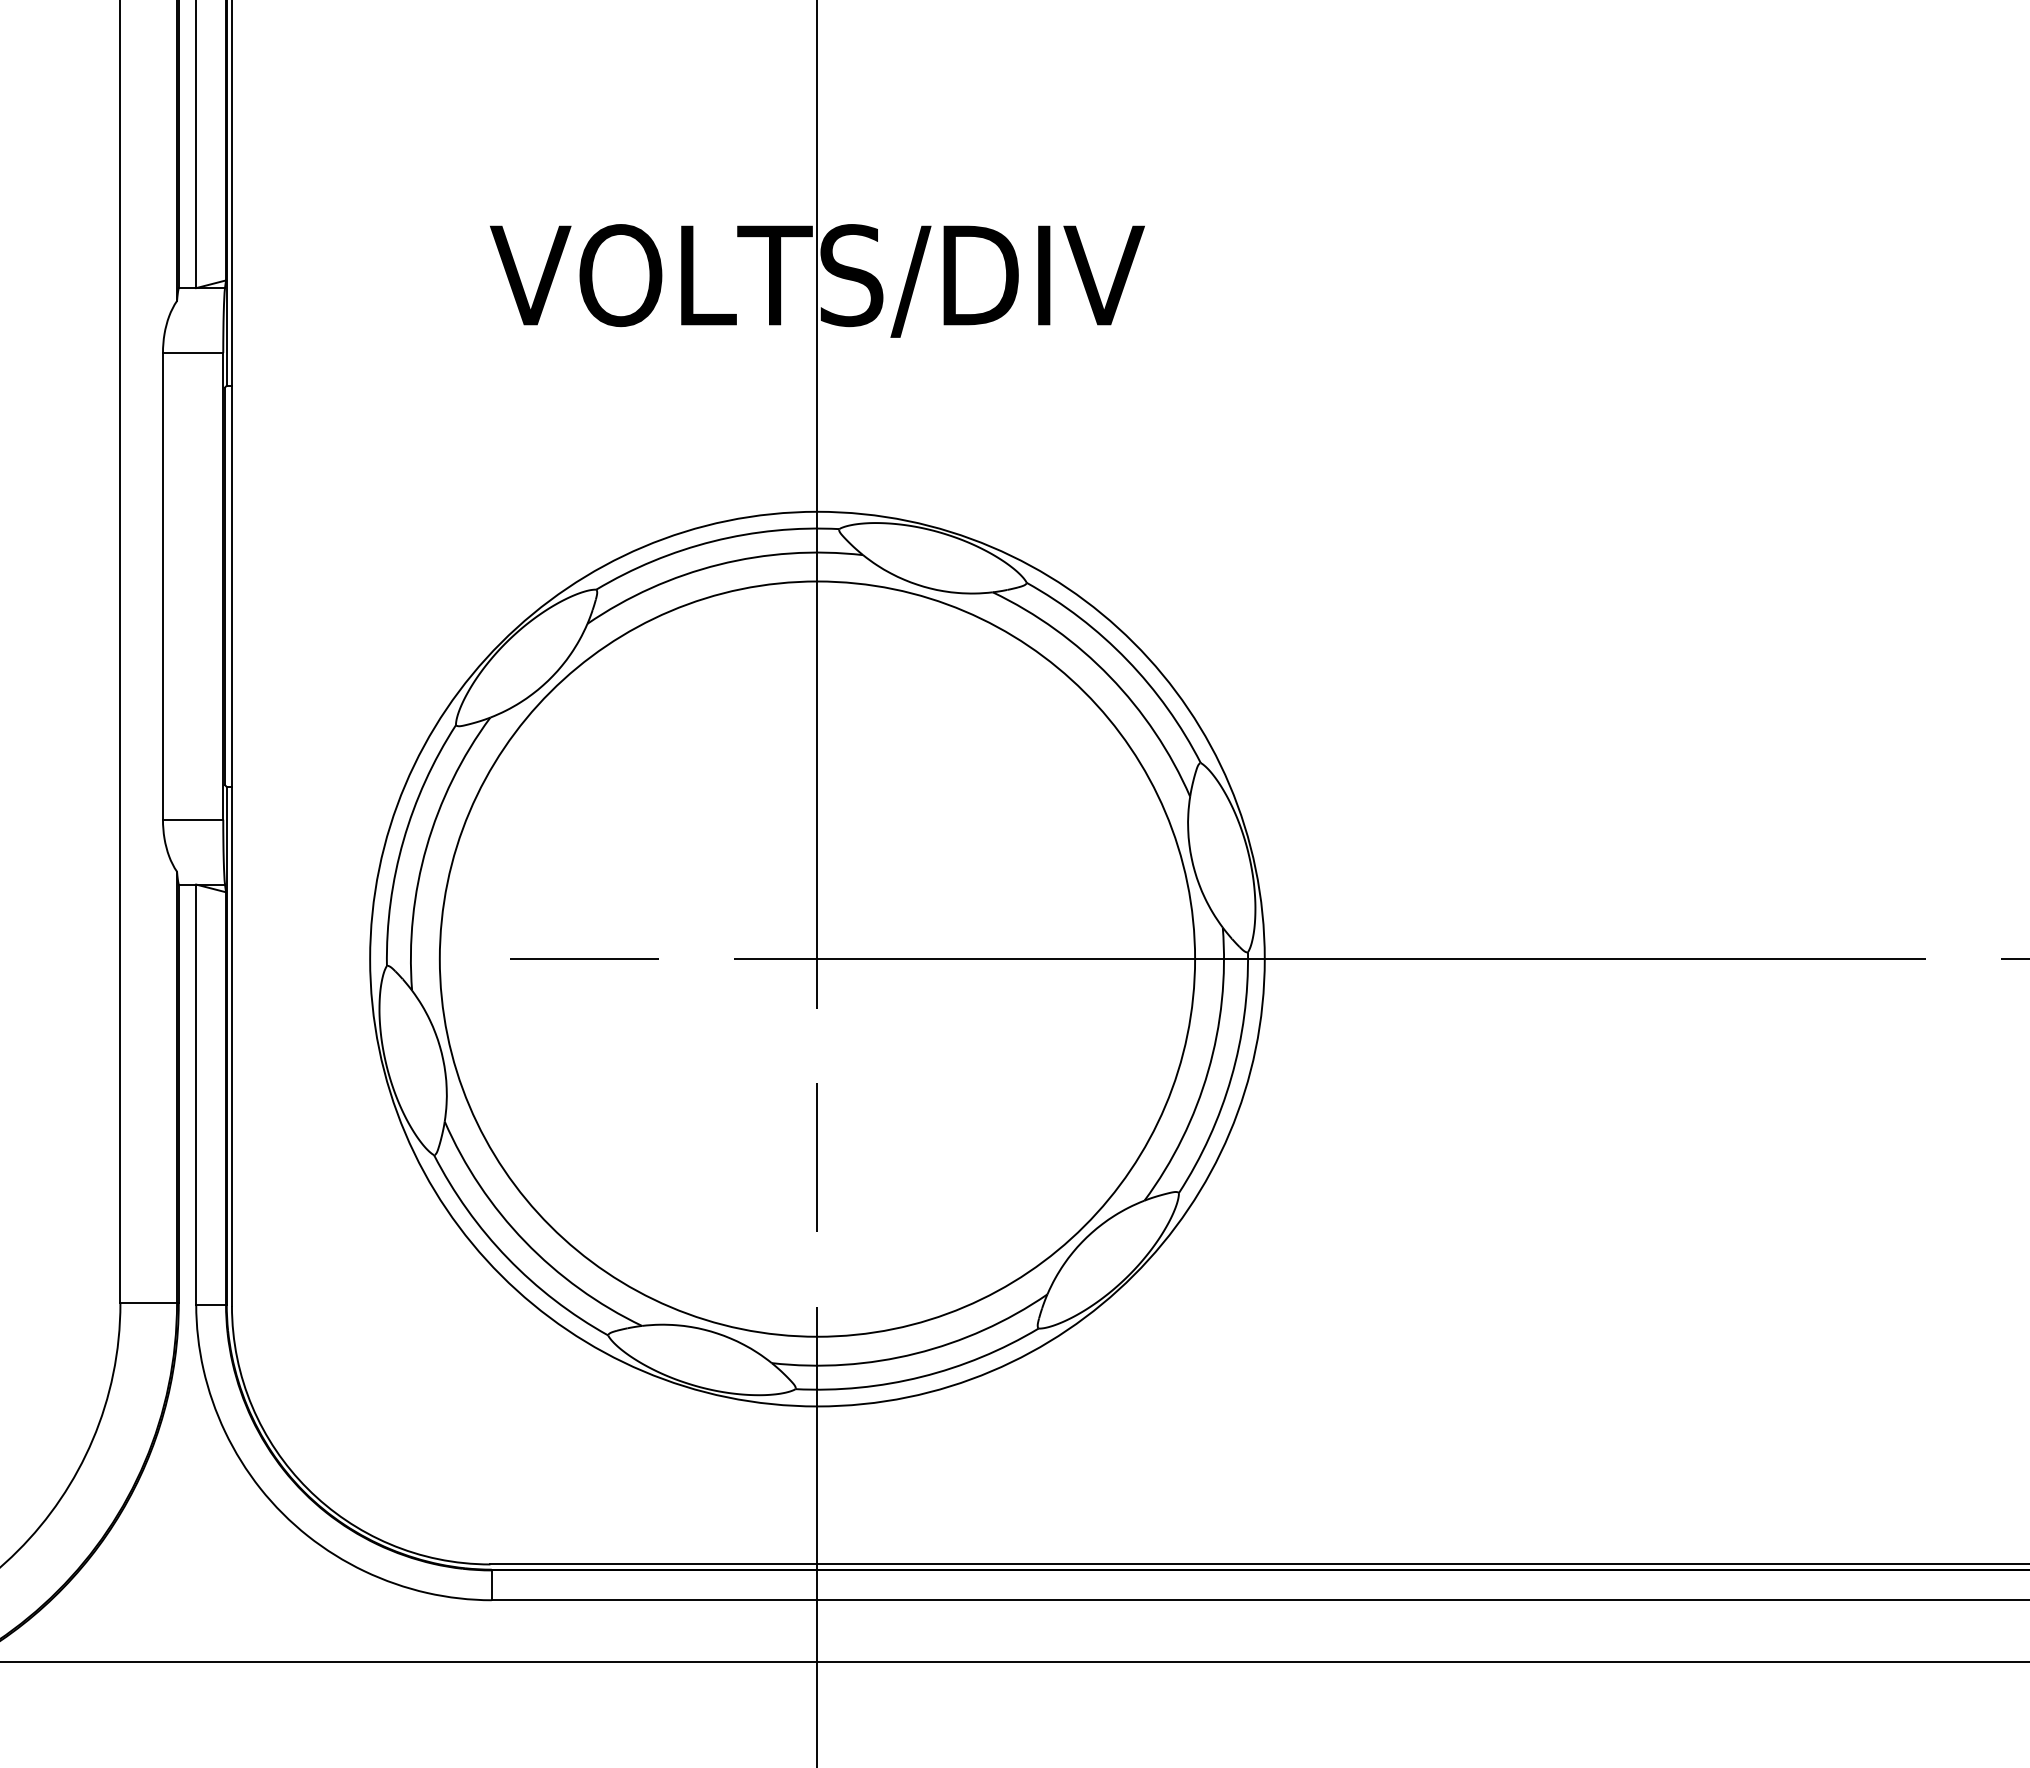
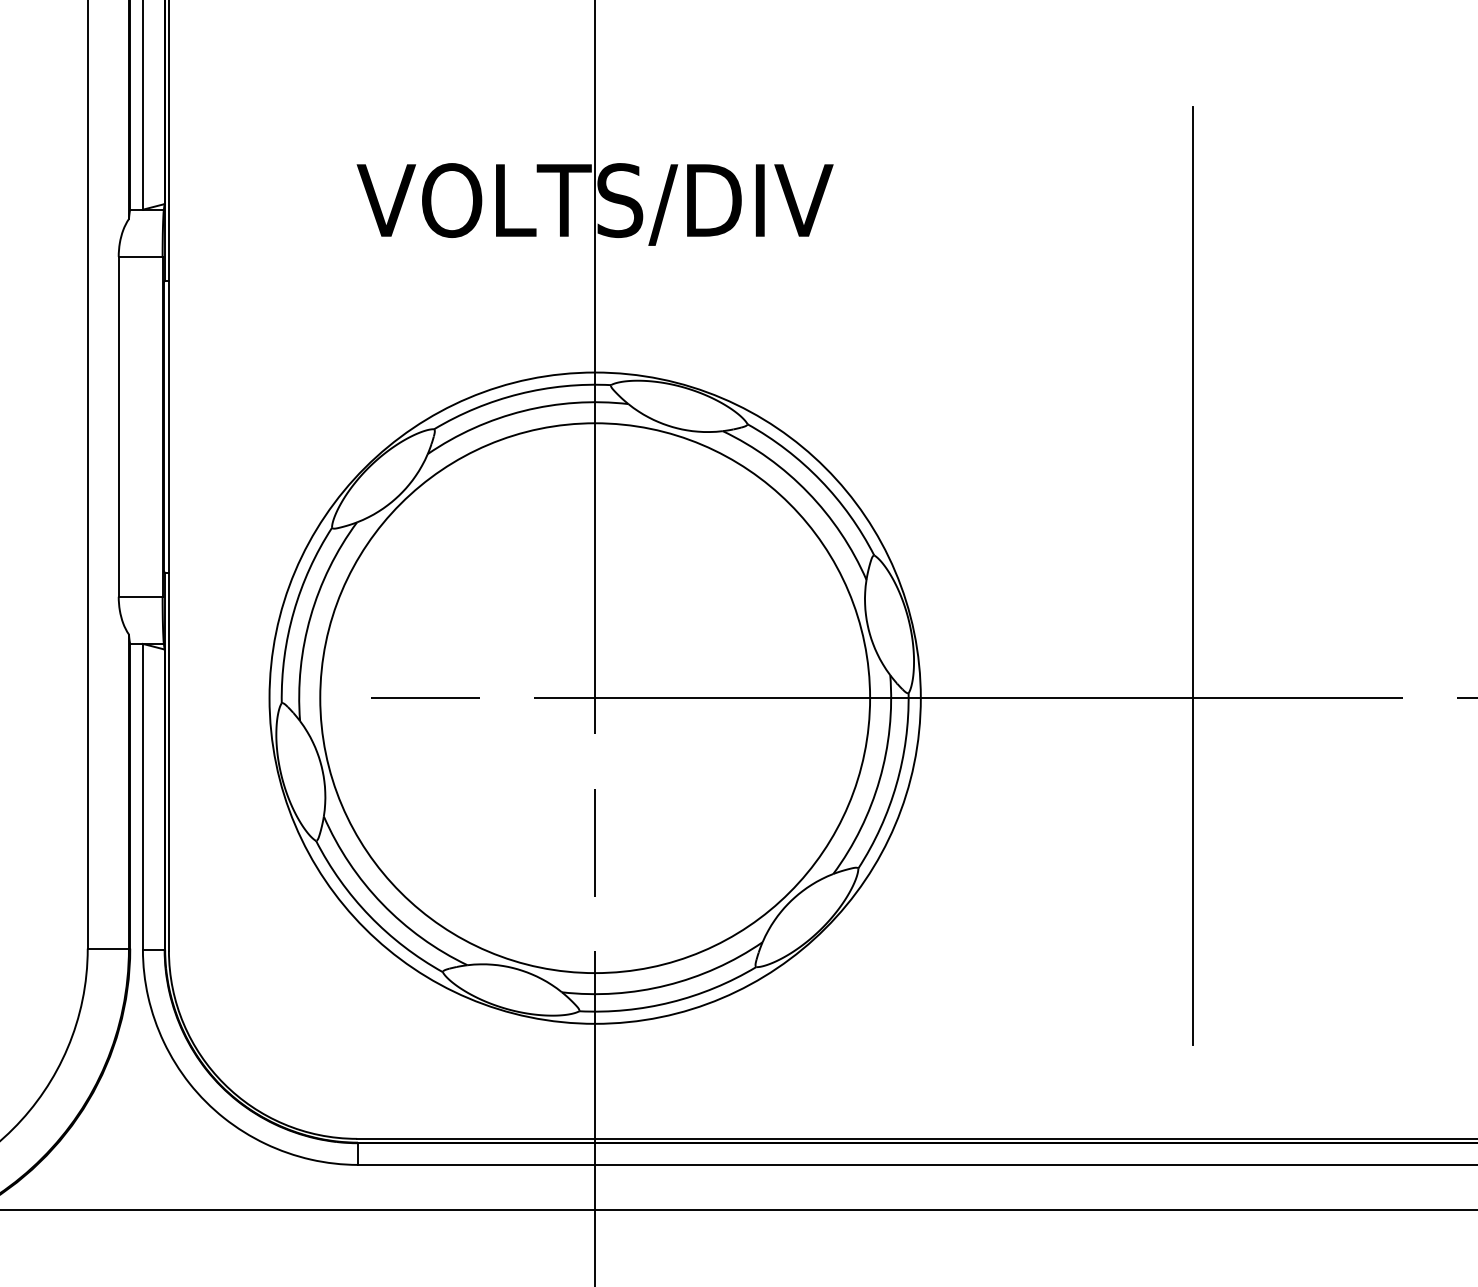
line: (1638, 790) -> (1192, 575), added

